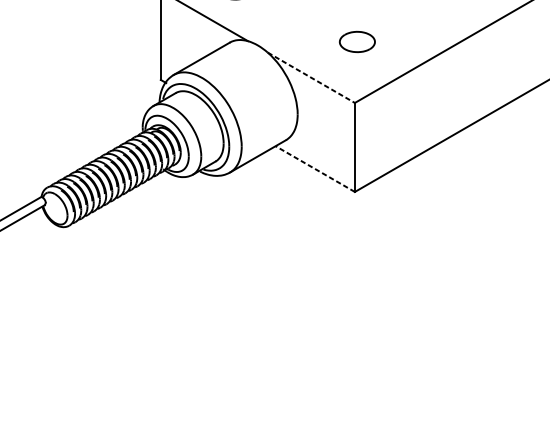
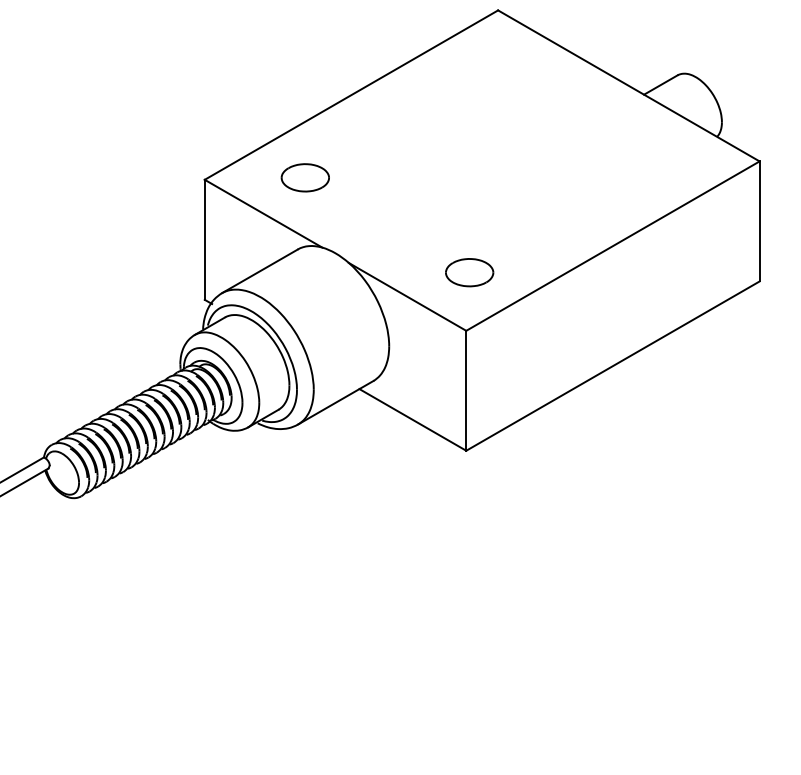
part: (357, 41) -> (469, 272), moved
line: (311, 77) -> (407, 296), dashed -> solid
line: (314, 168) -> (412, 419), dashed -> solid

